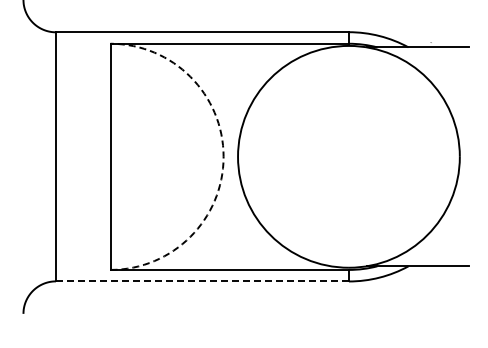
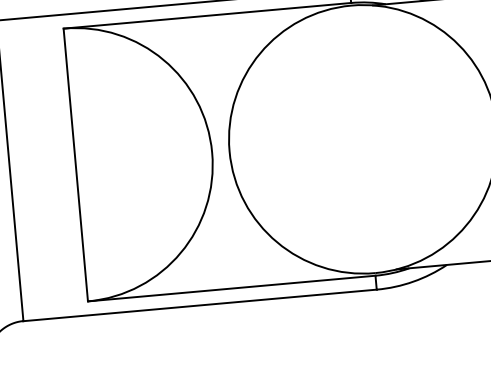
arc: (223, 156) -> (212, 152), dashed -> solid
line: (202, 281) -> (200, 305), dashed -> solid

